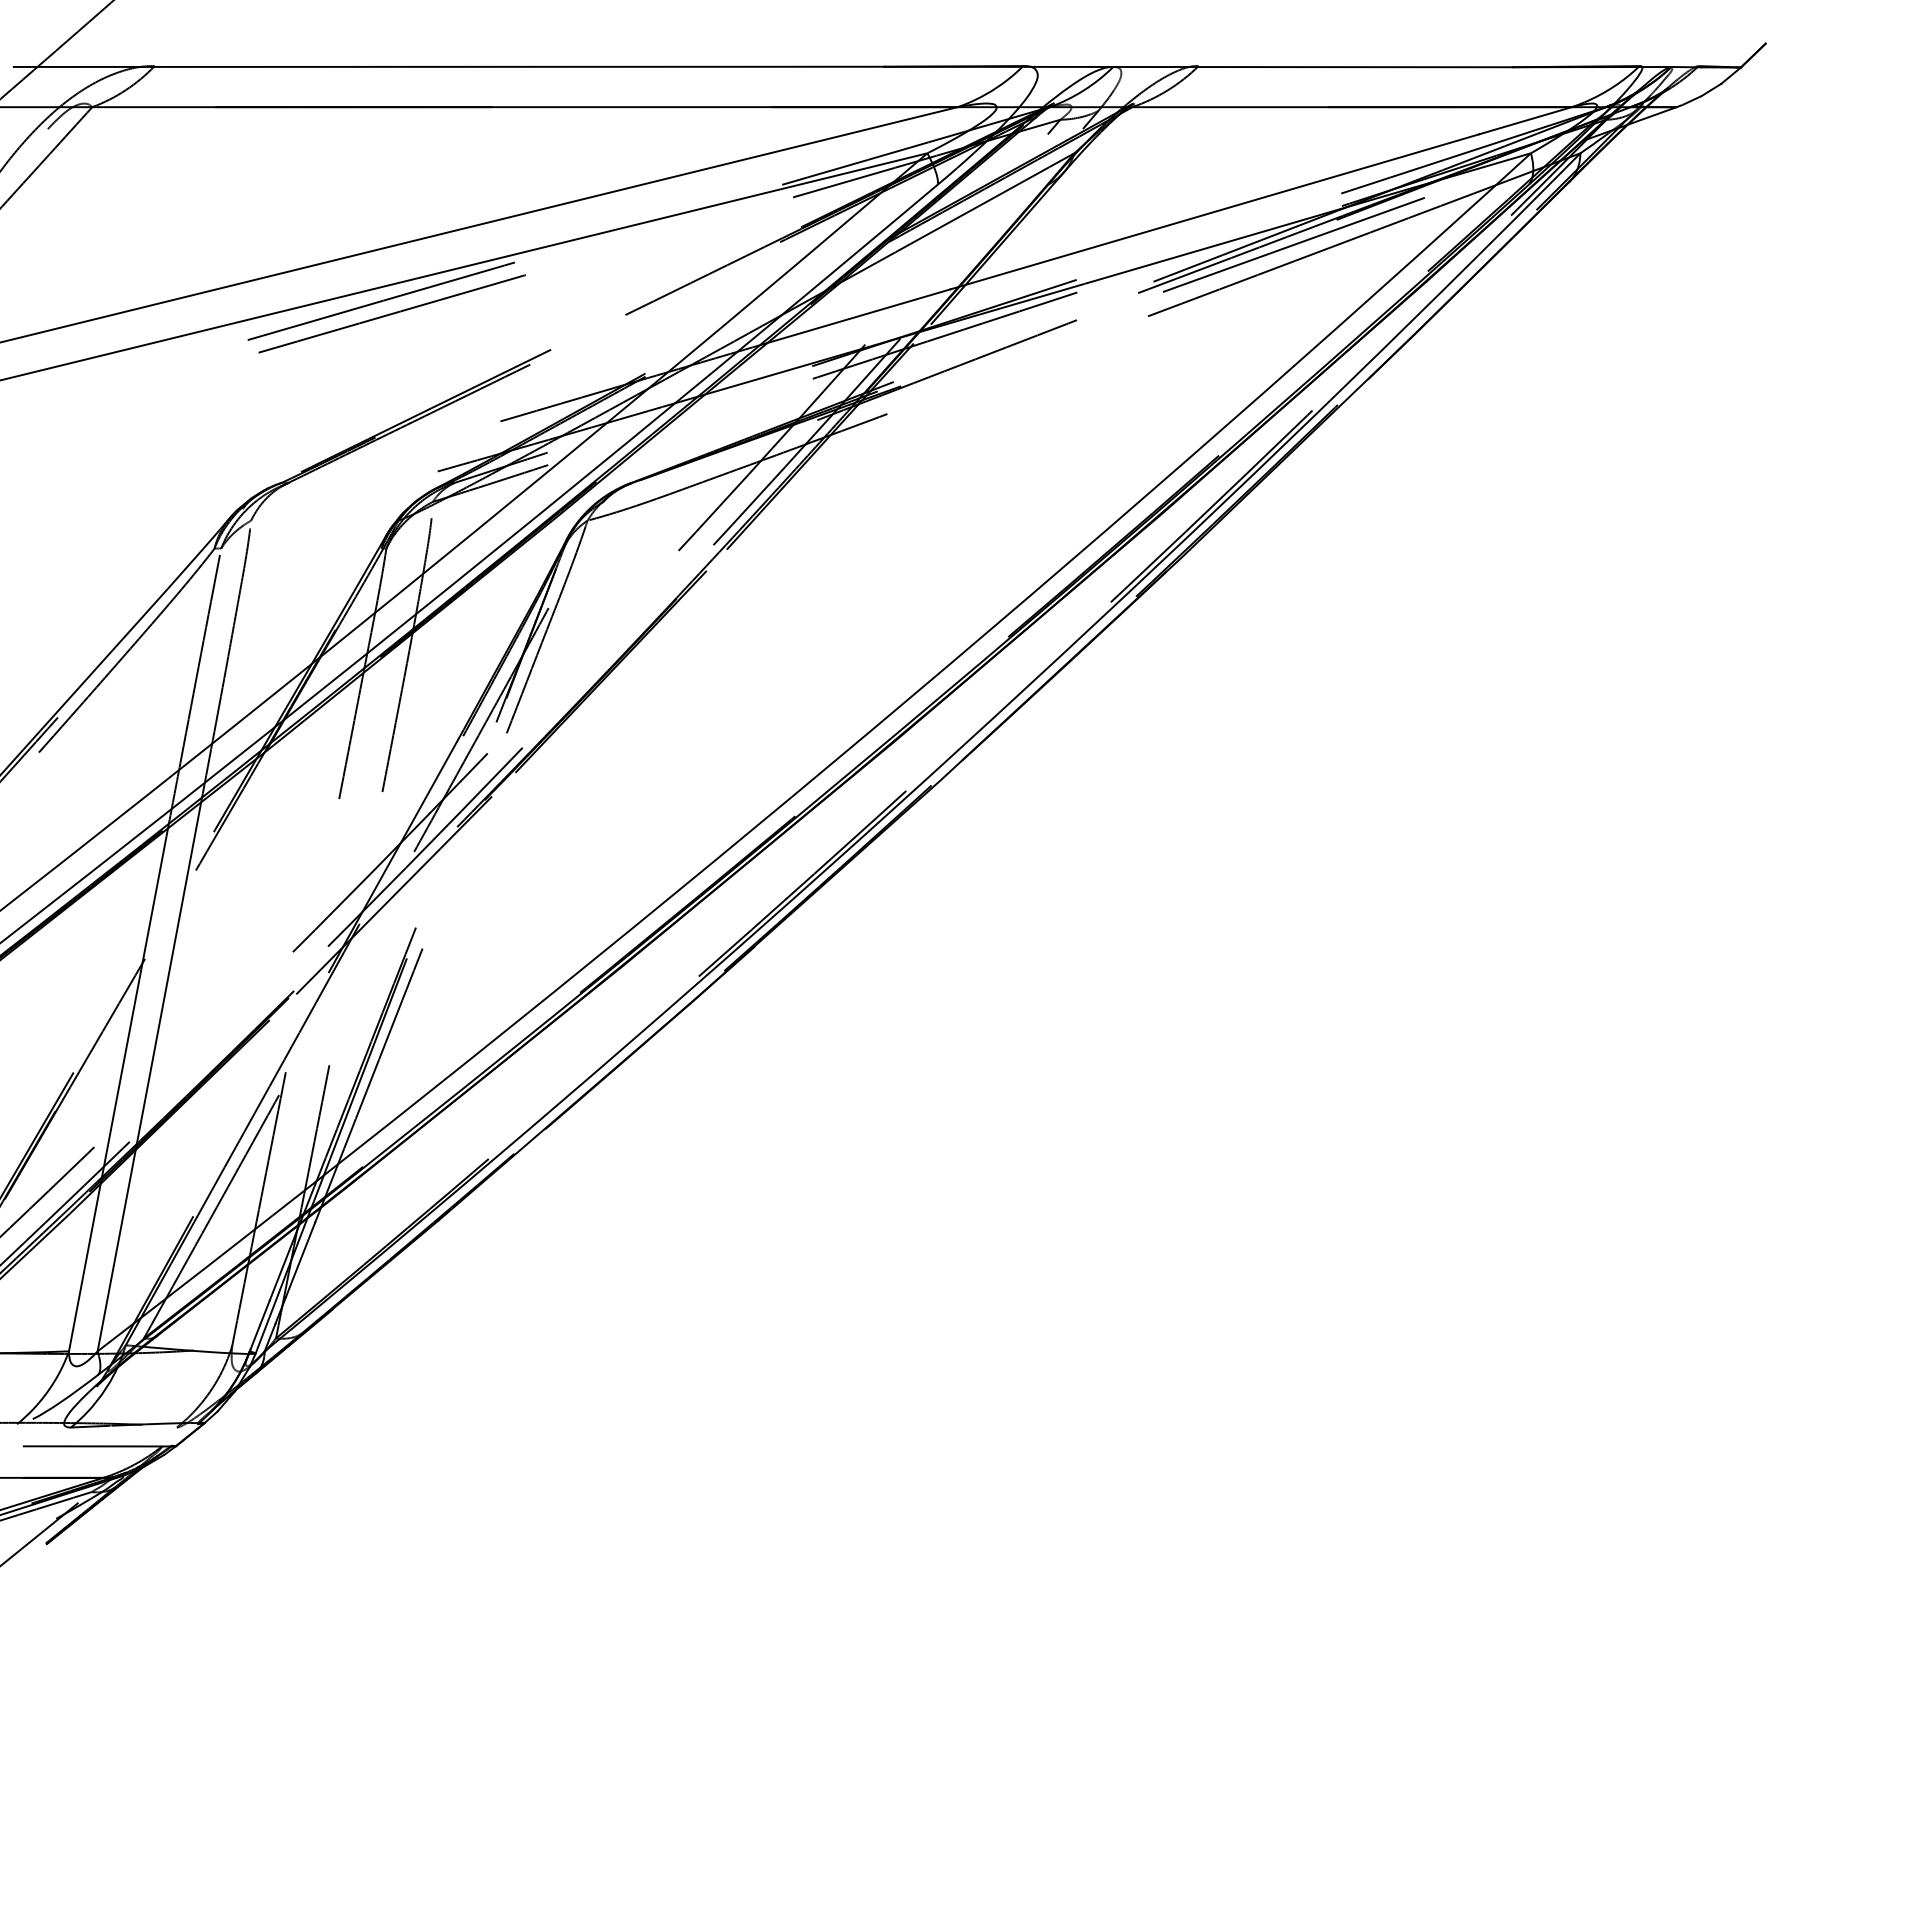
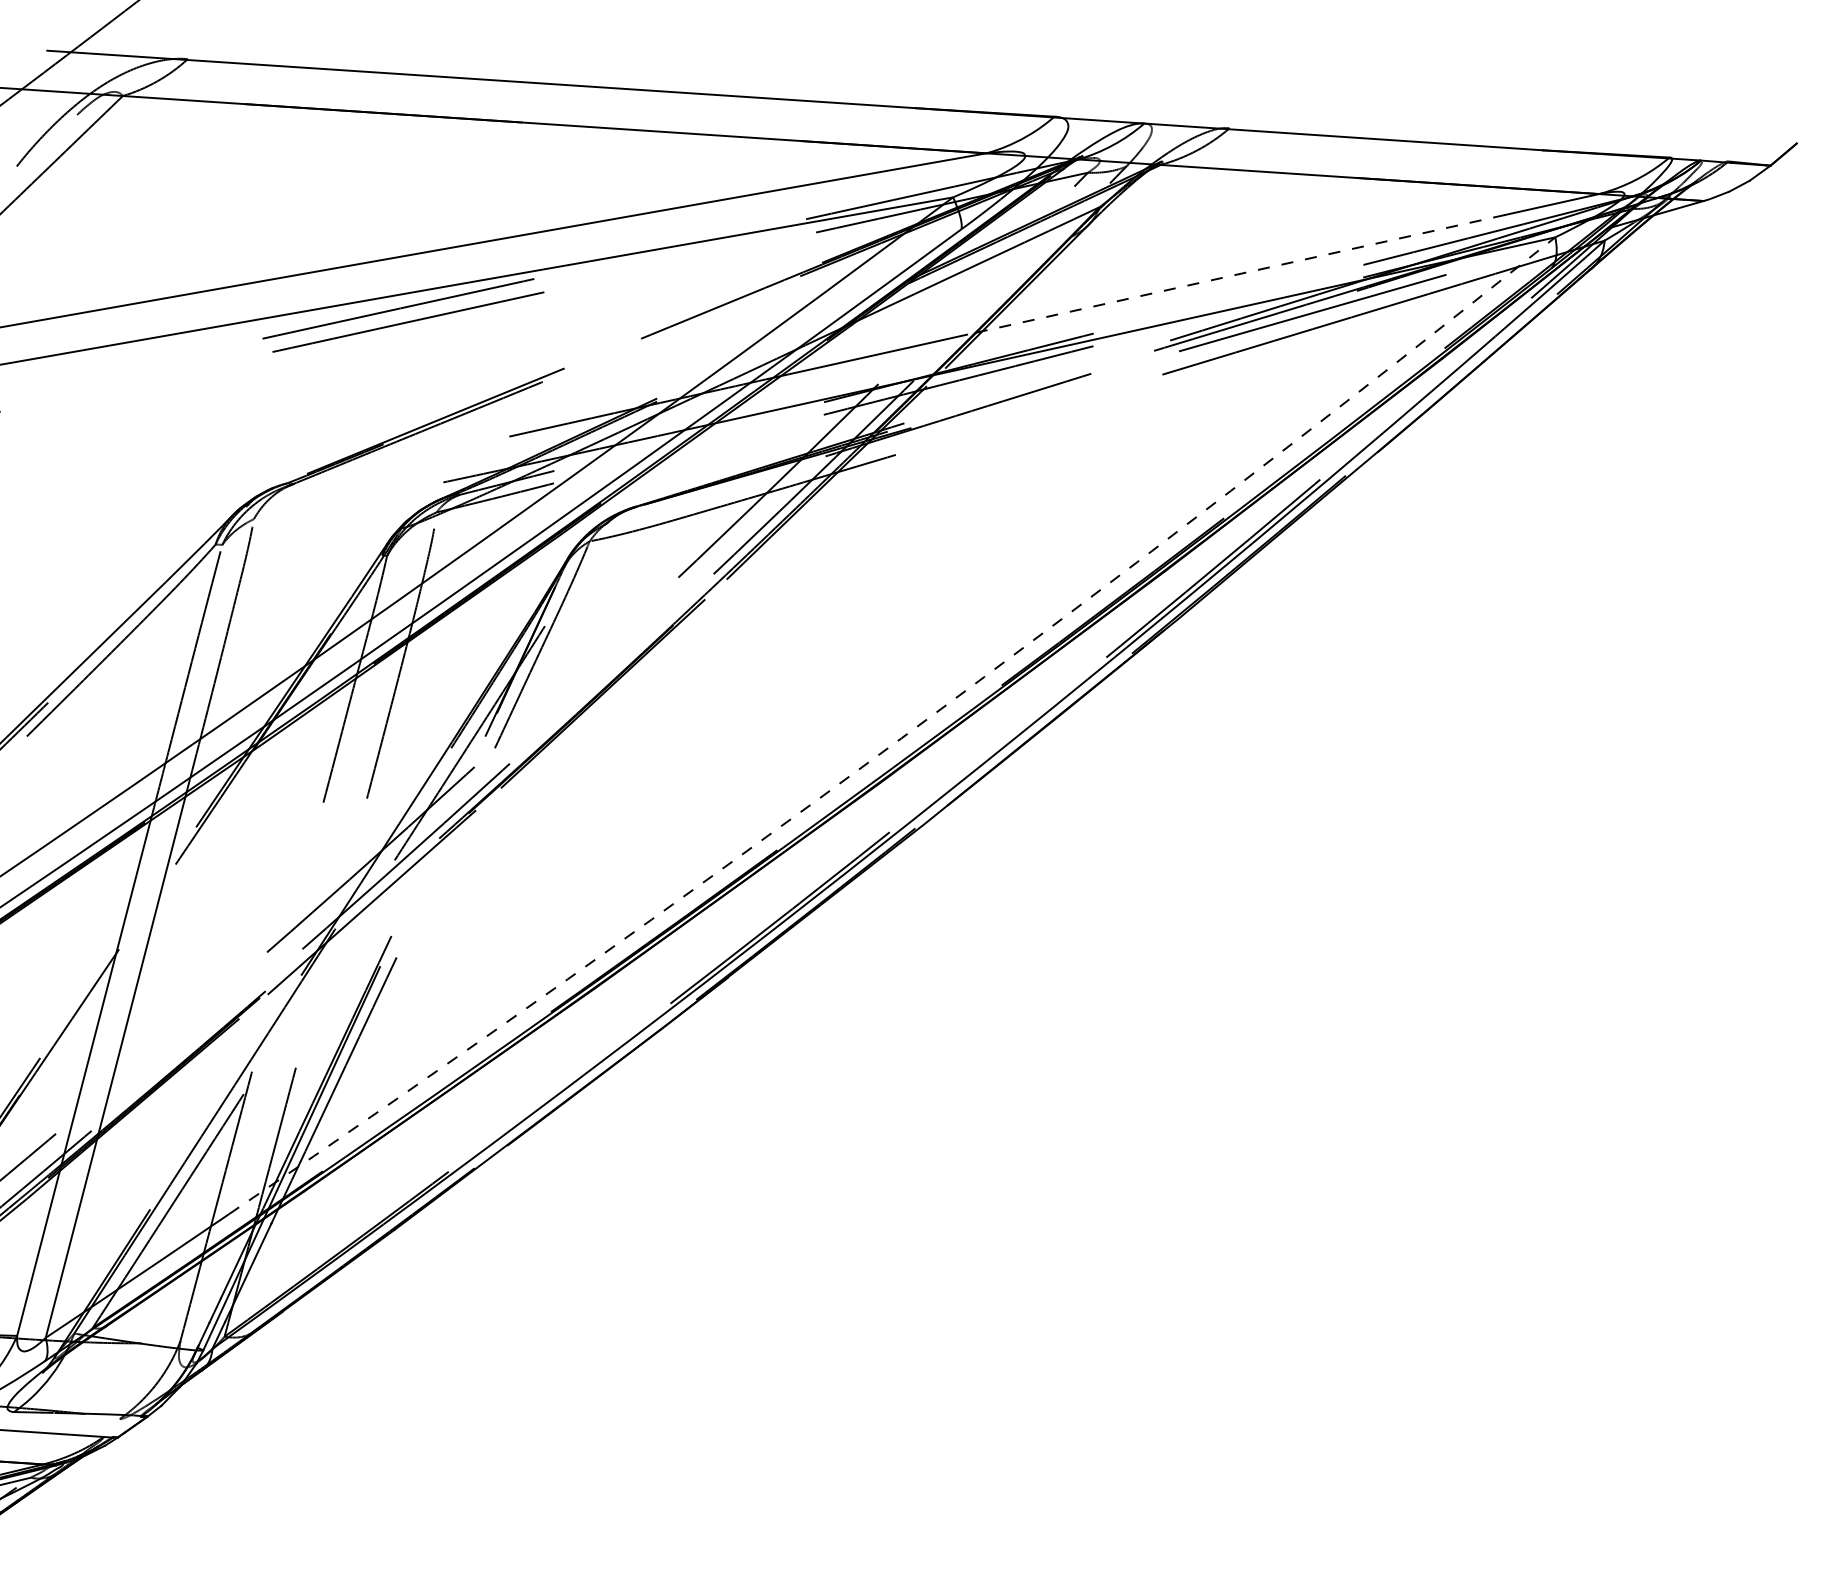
line: (1214, 211) -> (1235, 274), solid -> dashed
arc: (911, 696) -> (901, 738), solid -> dashed

